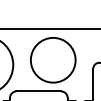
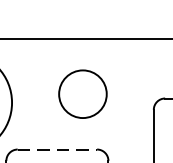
circle: (52, 59) -> (81, 92), size x0.6
line: (39, 91) -> (58, 149), solid -> dashed

